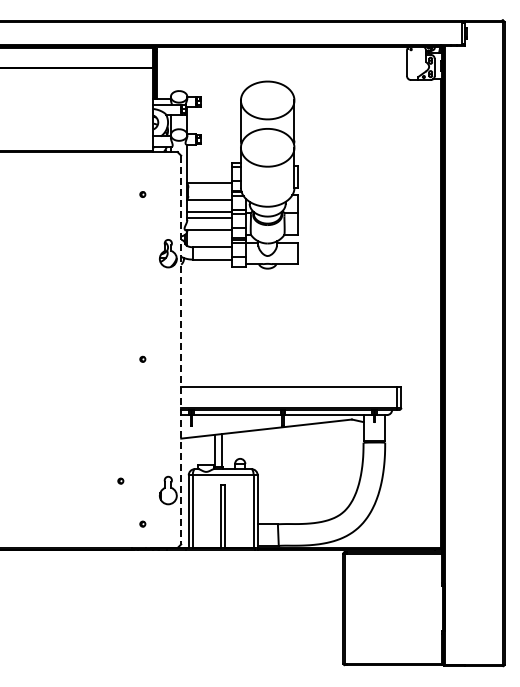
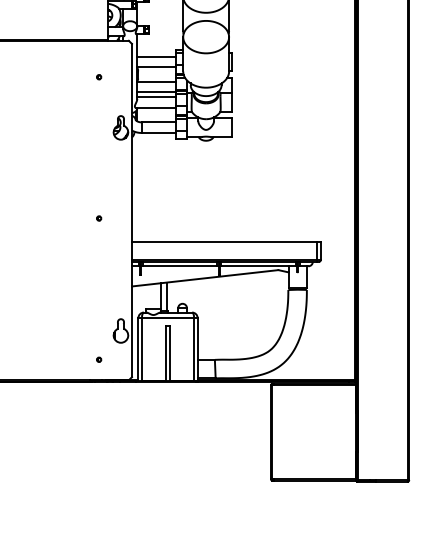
line: (209, 170) -> (156, 56), added
line: (181, 350) -> (132, 210), dashed -> solid
part: (120, 480) -> (79, 322), removed

